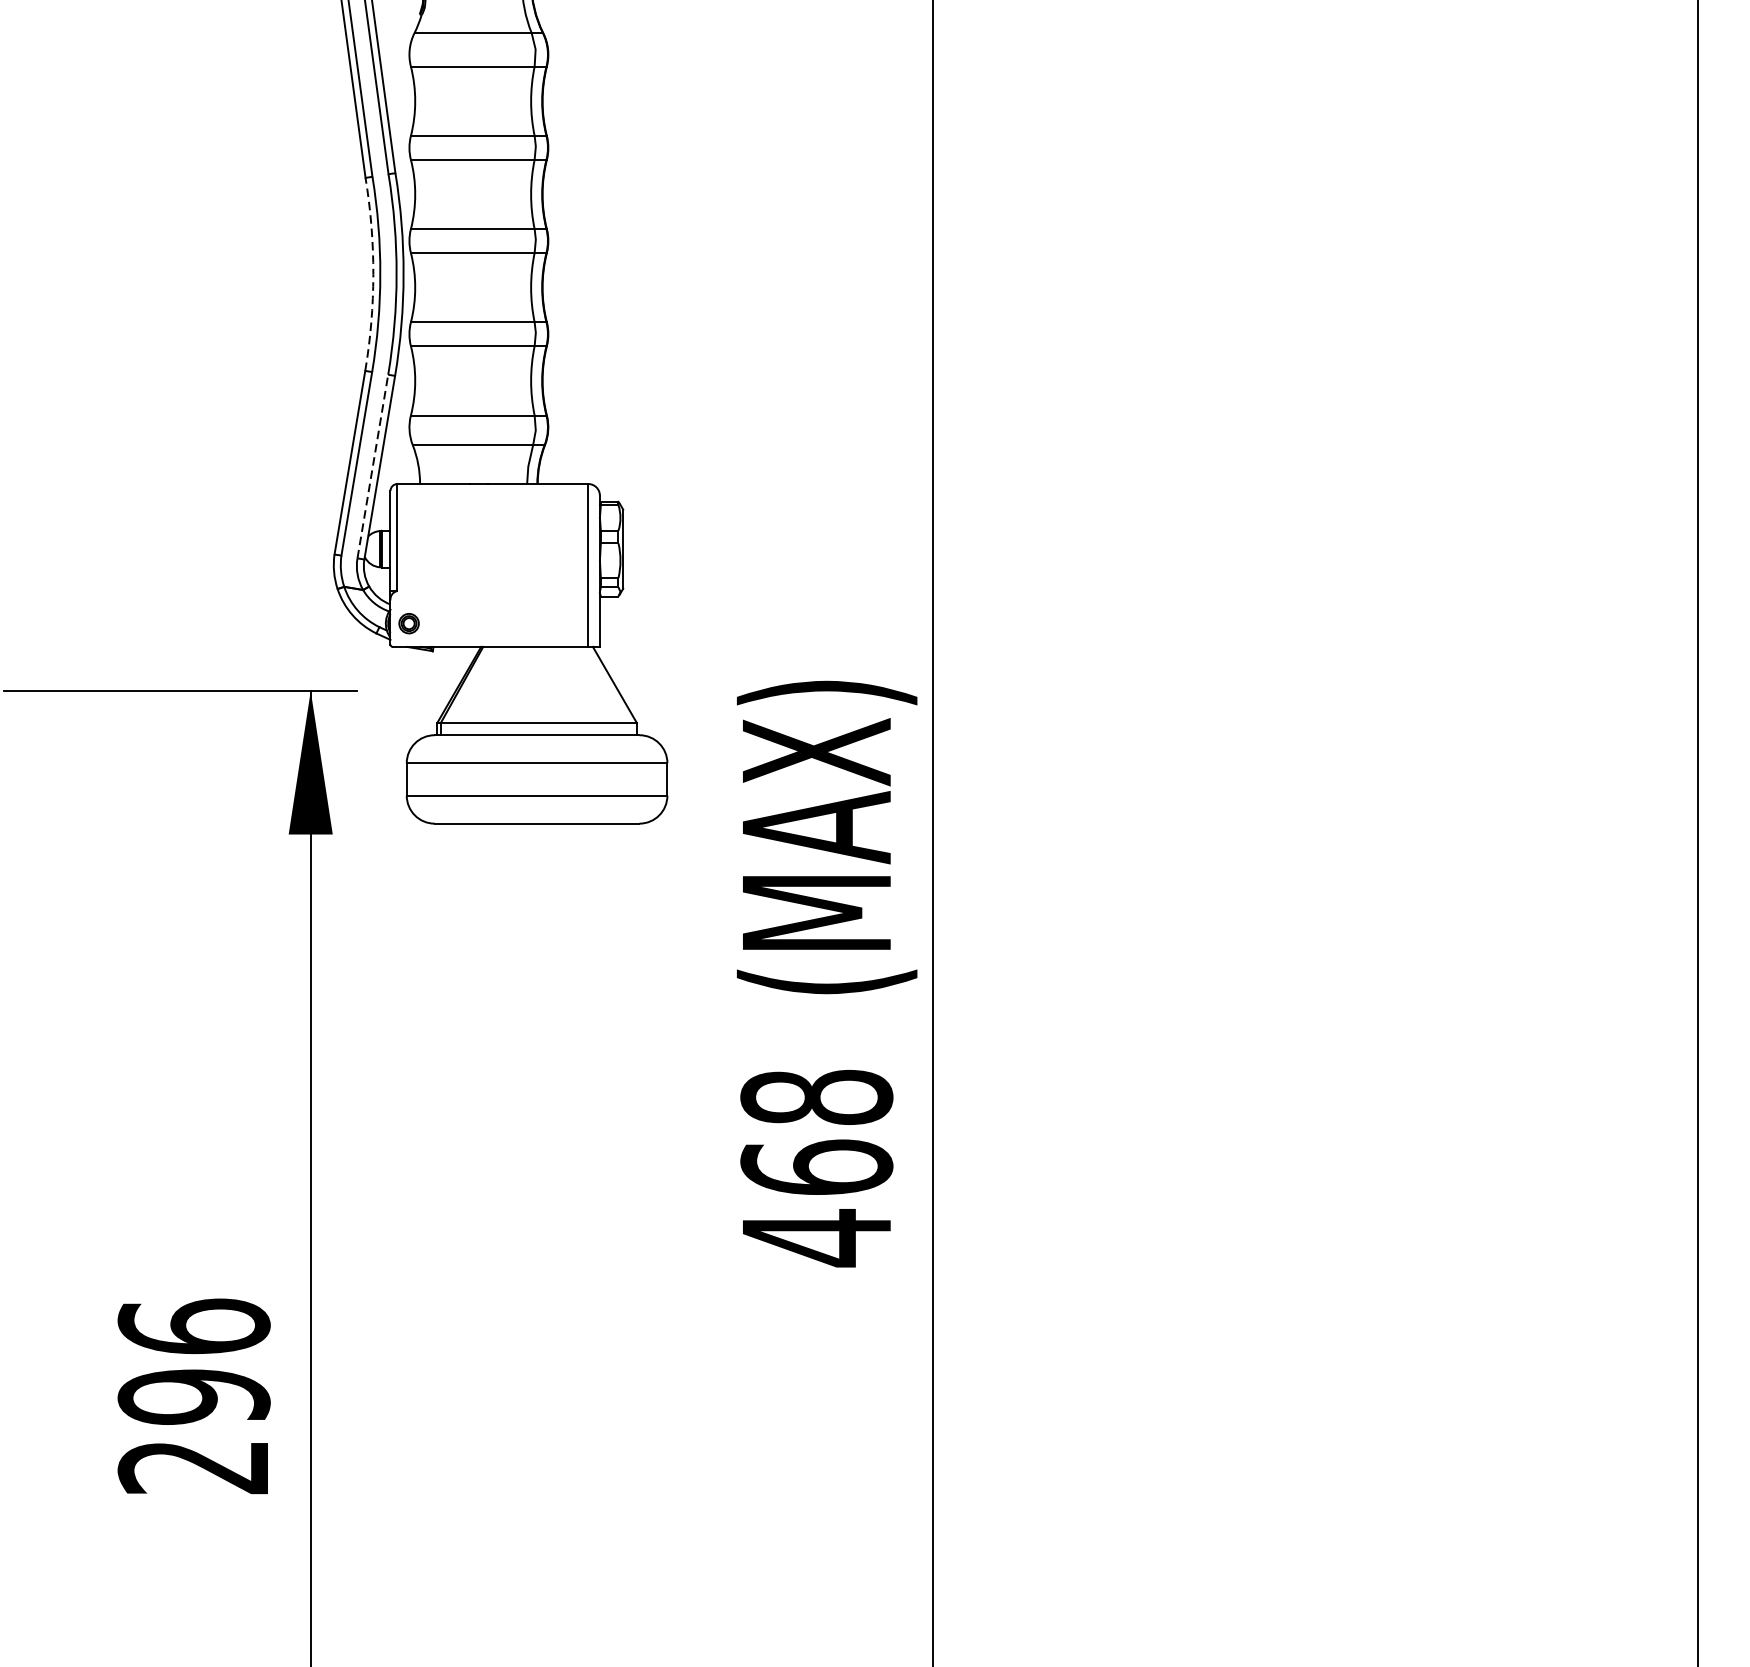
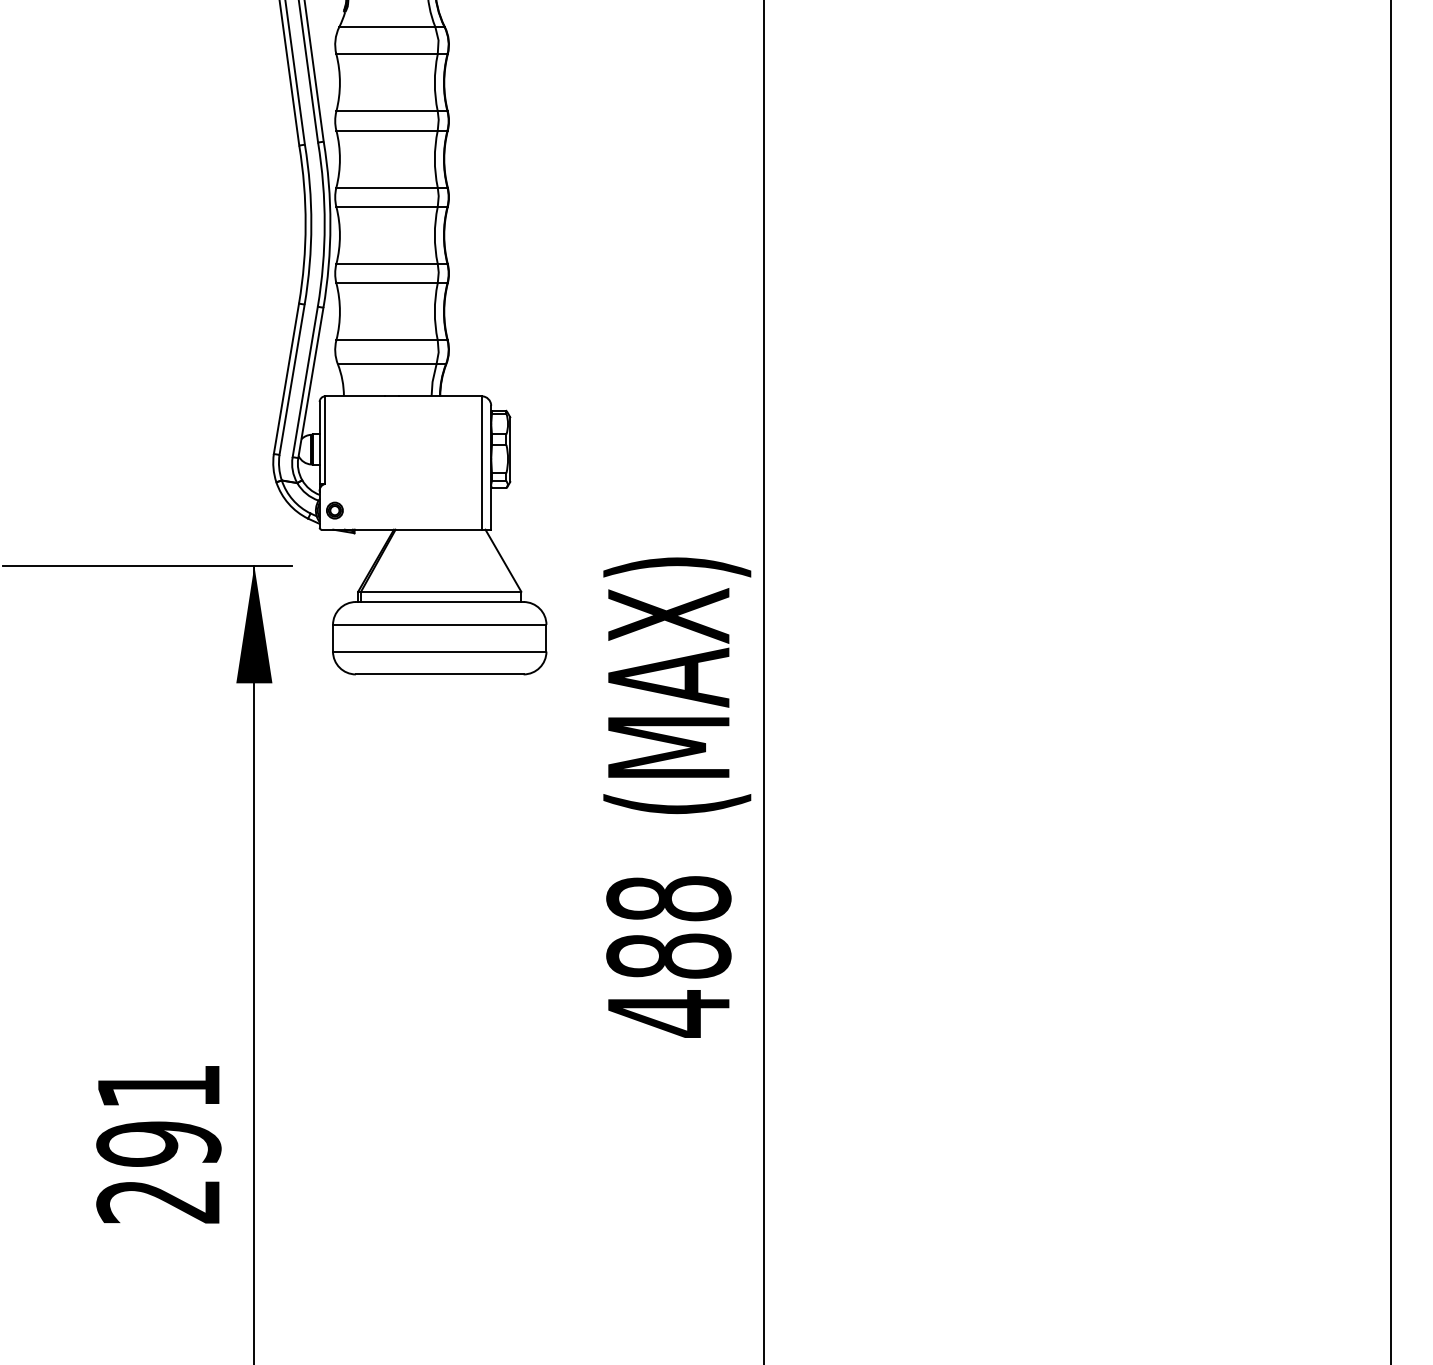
arc: (373, 274) -> (305, 224), dashed -> solid
line: (373, 465) -> (305, 381), dashed -> solid
text: (816, 1166) -> (668, 955), 468 -> 488
text: (193, 1325) -> (158, 1085), 296 -> 291

